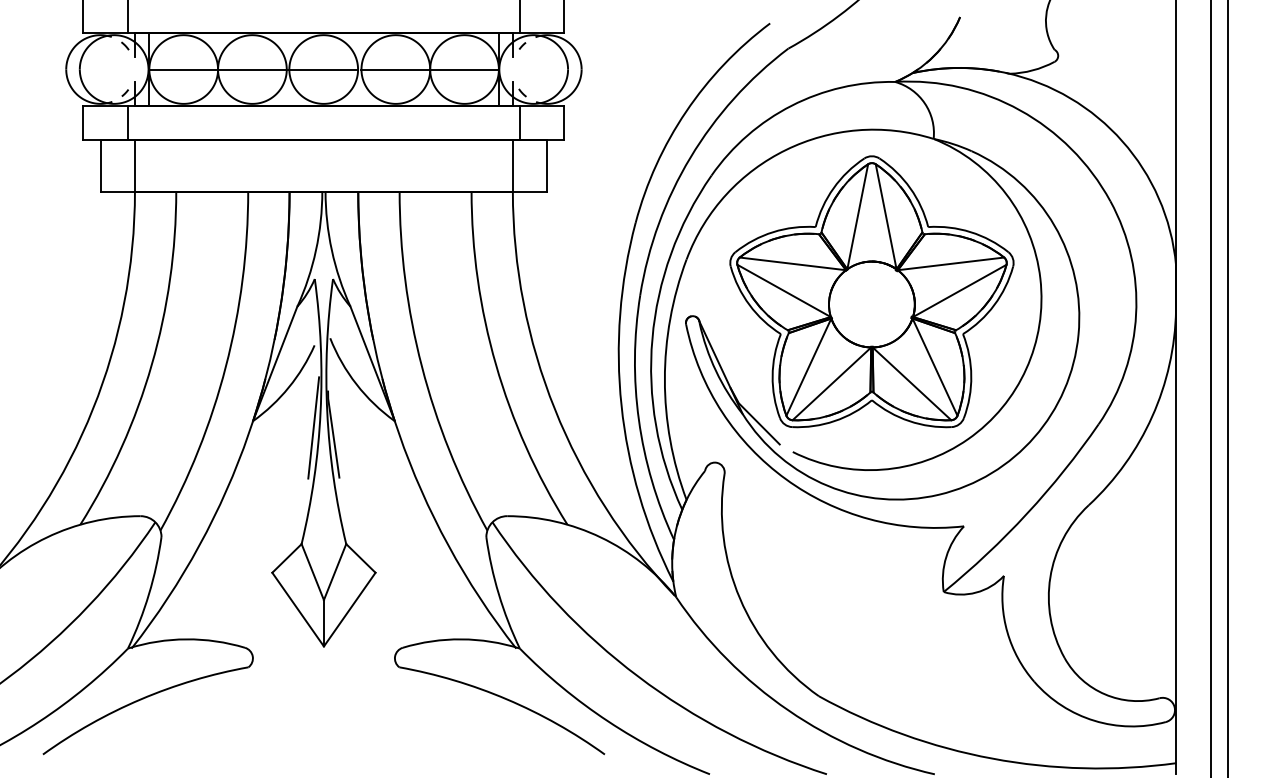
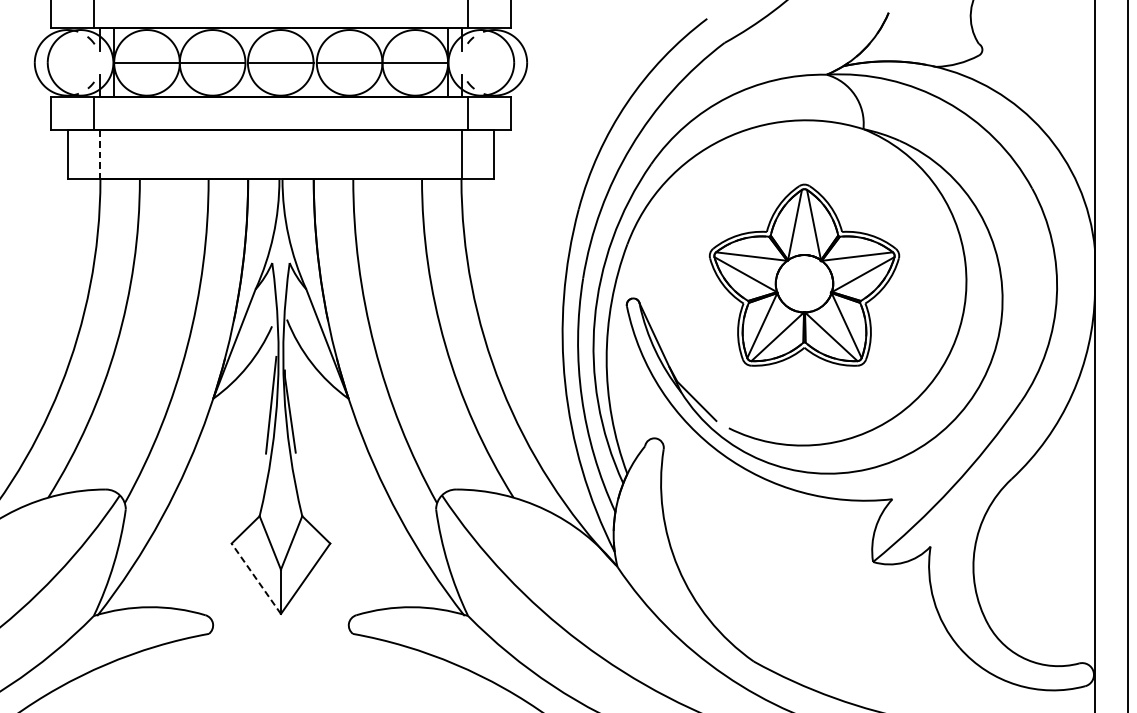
line: (134, 165) -> (100, 154), solid -> dashed
part: (871, 291) -> (804, 274), size x0.7
line: (298, 609) -> (256, 578), solid -> dashed

